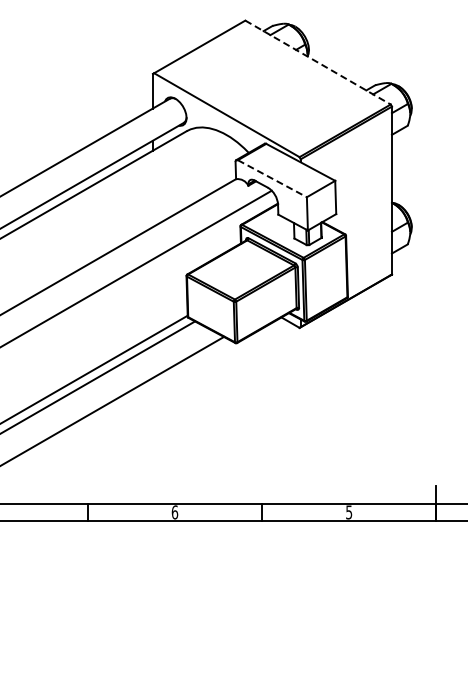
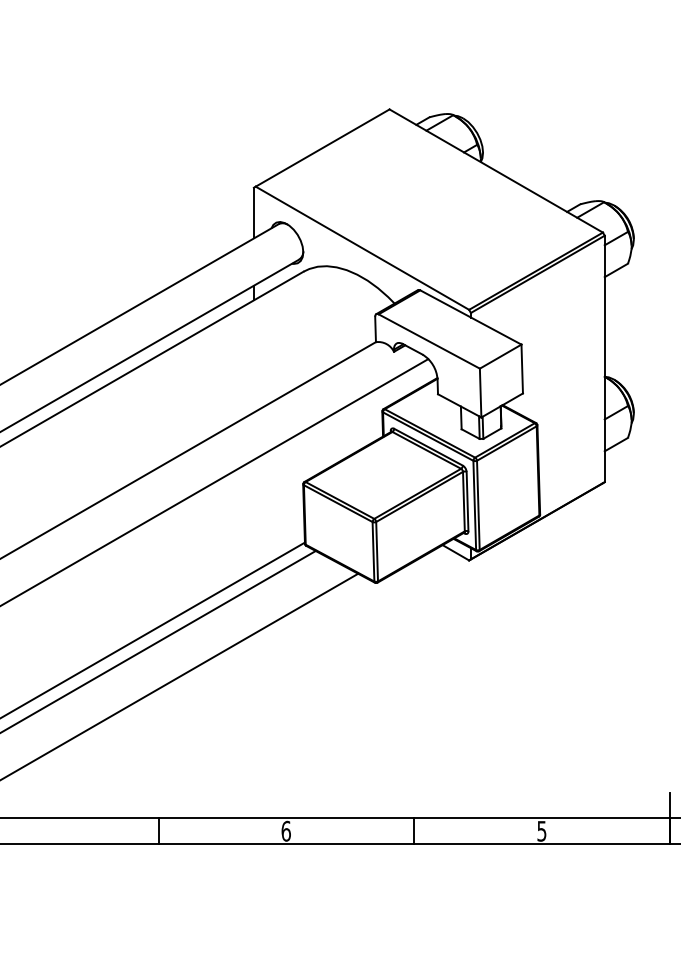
line: (318, 62) -> (496, 170), dashed -> solid
line: (272, 178) -> (429, 341), dashed -> solid

